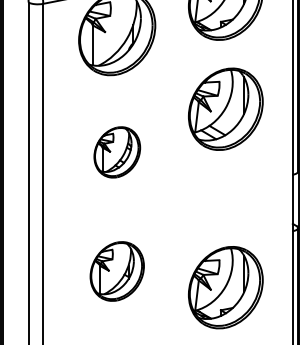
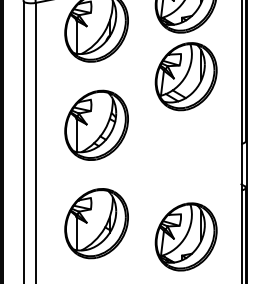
part: (225, 108) -> (185, 76), moved
part: (117, 152) -> (96, 125), size x1.67
part: (117, 271) -> (96, 223), size x1.43

